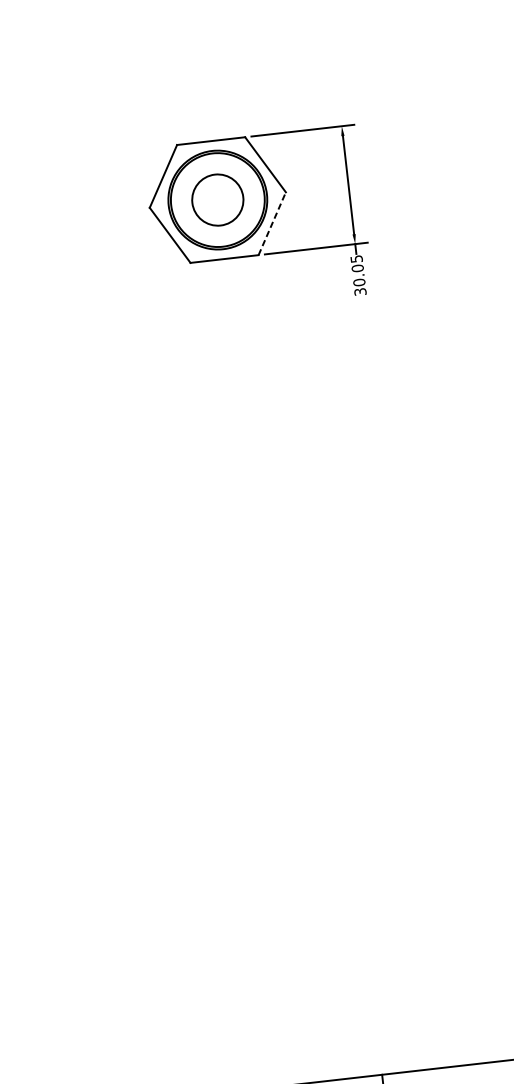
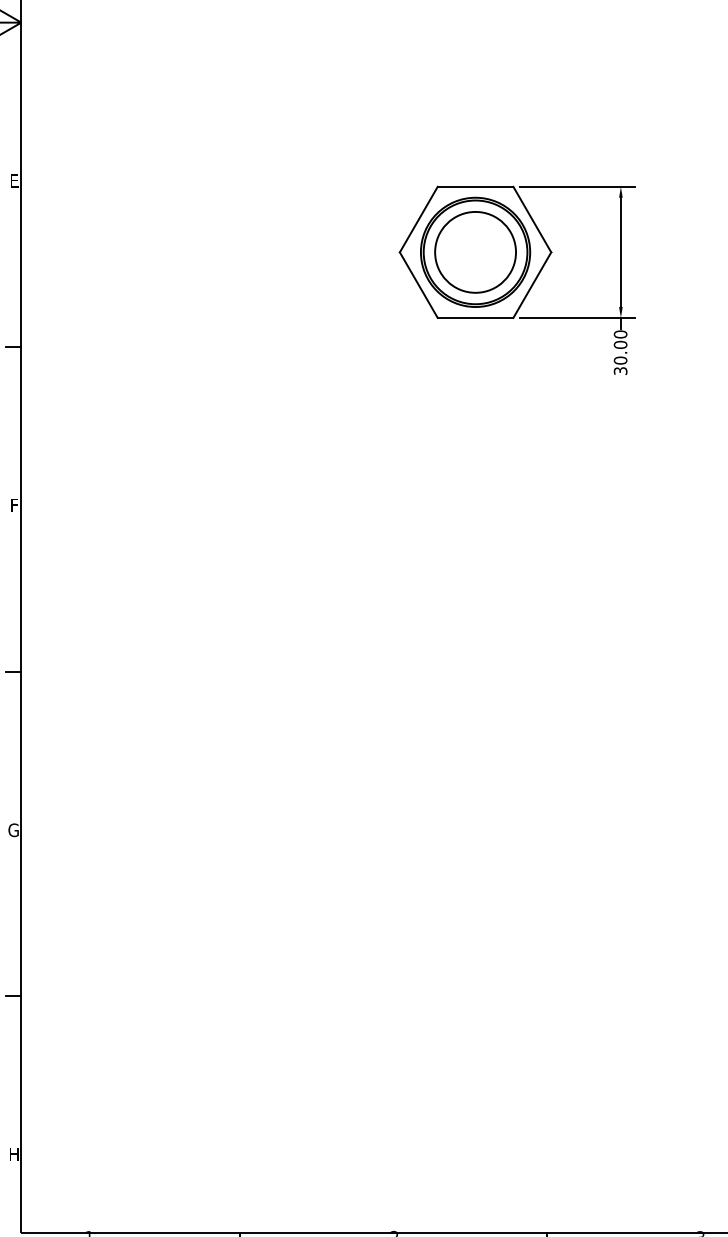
circle: (217, 199) -> (475, 251), size x1.43
line: (272, 224) -> (532, 285), dashed -> solid
text: (356, 259) -> (620, 334), 30.05 -> 30.00

